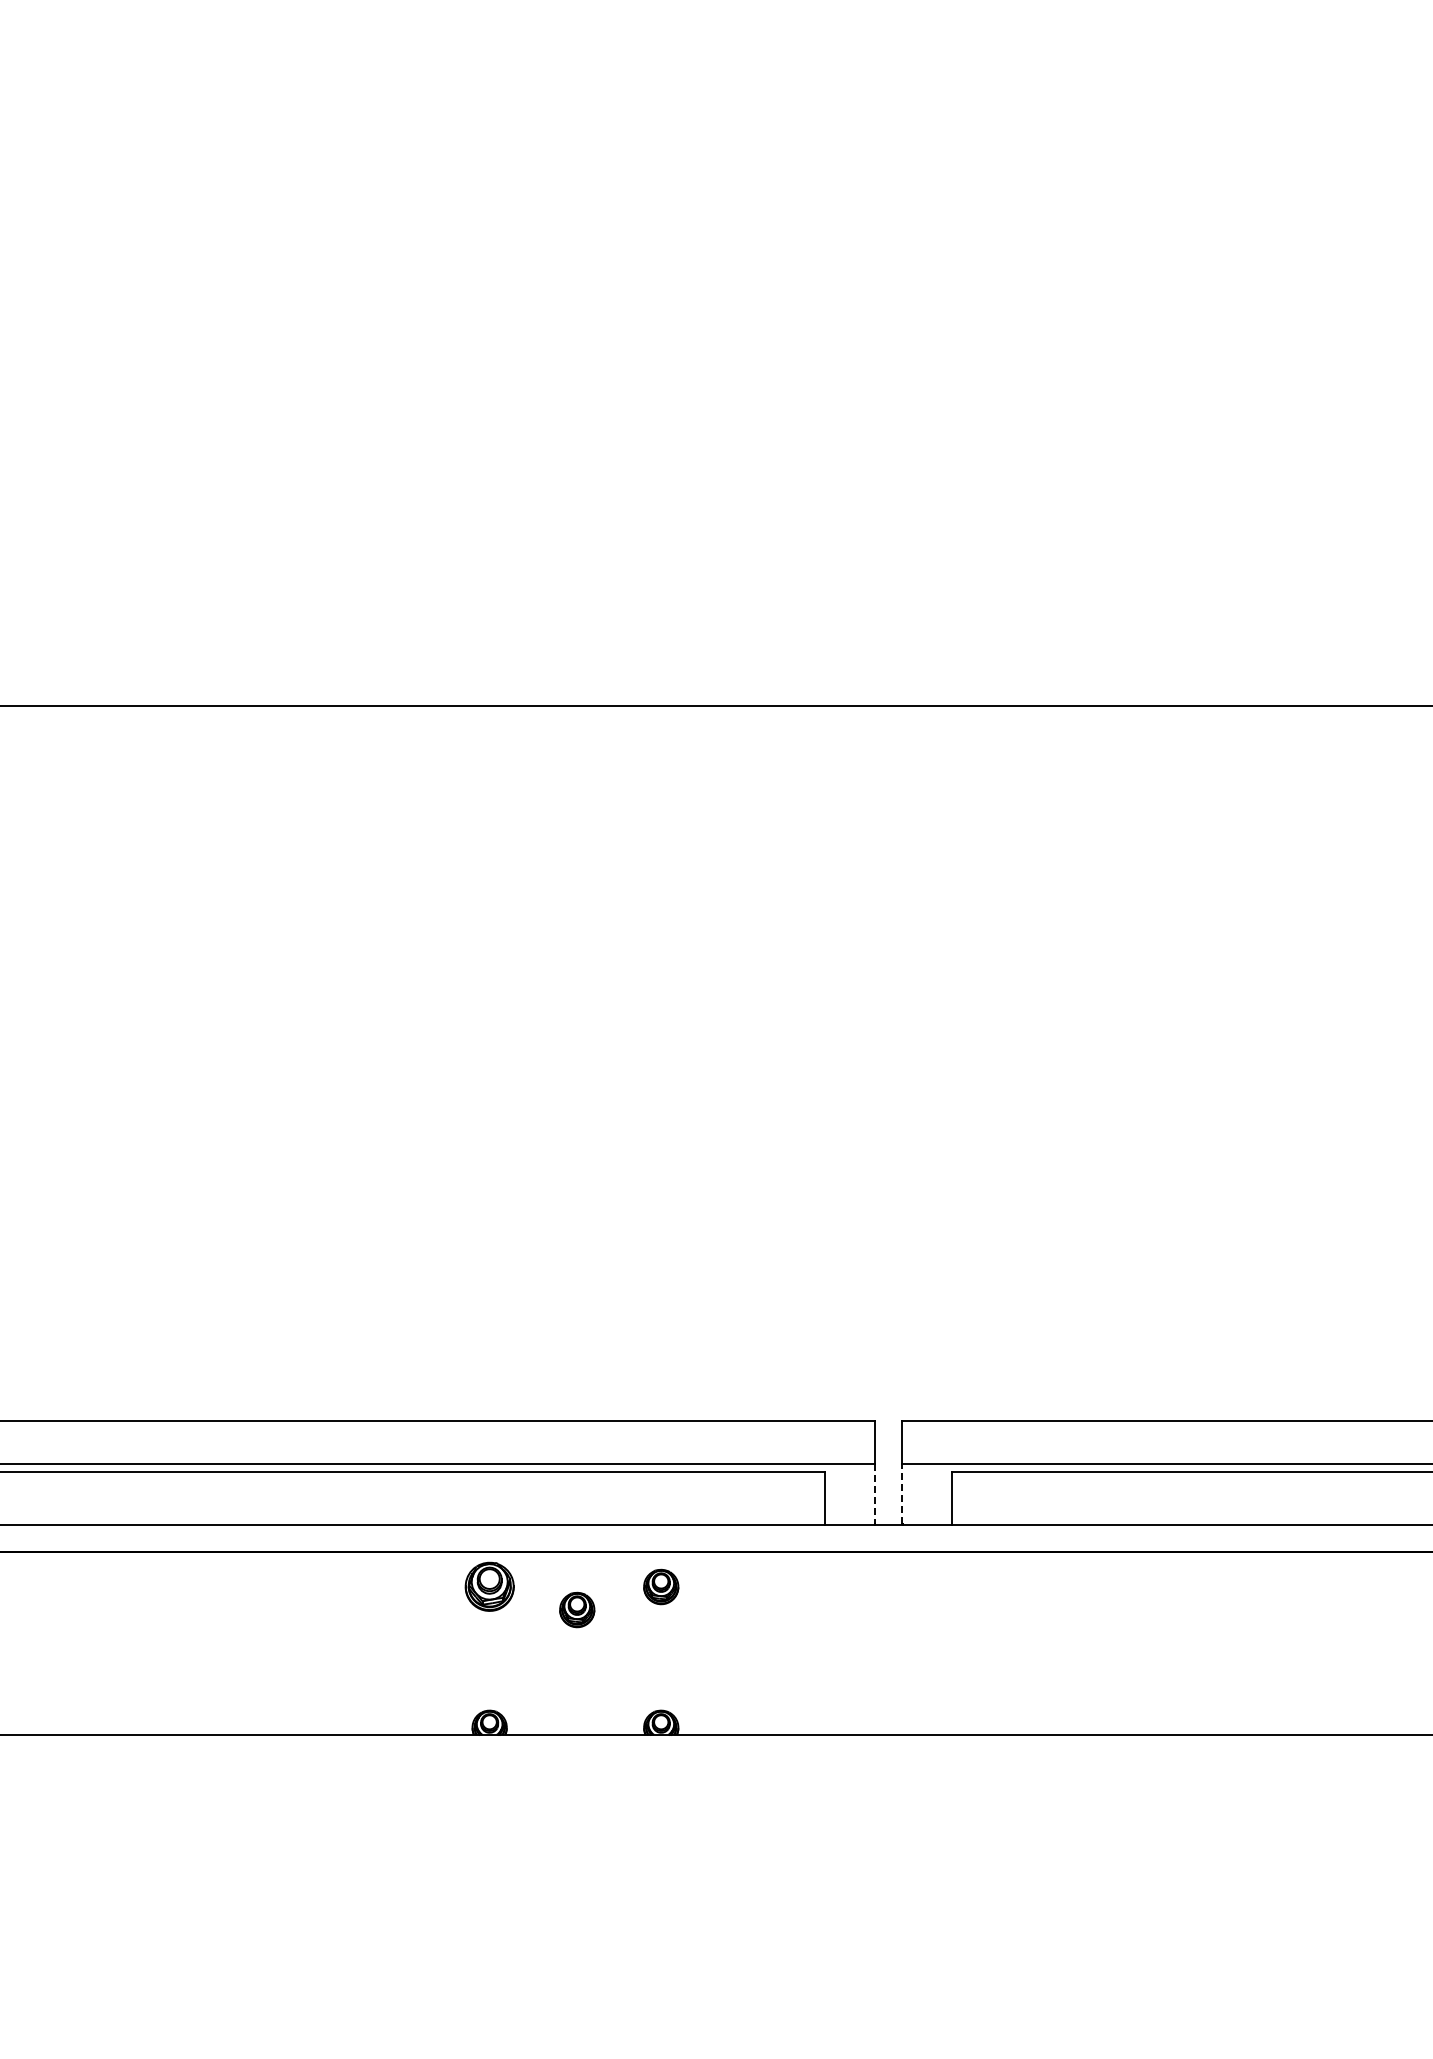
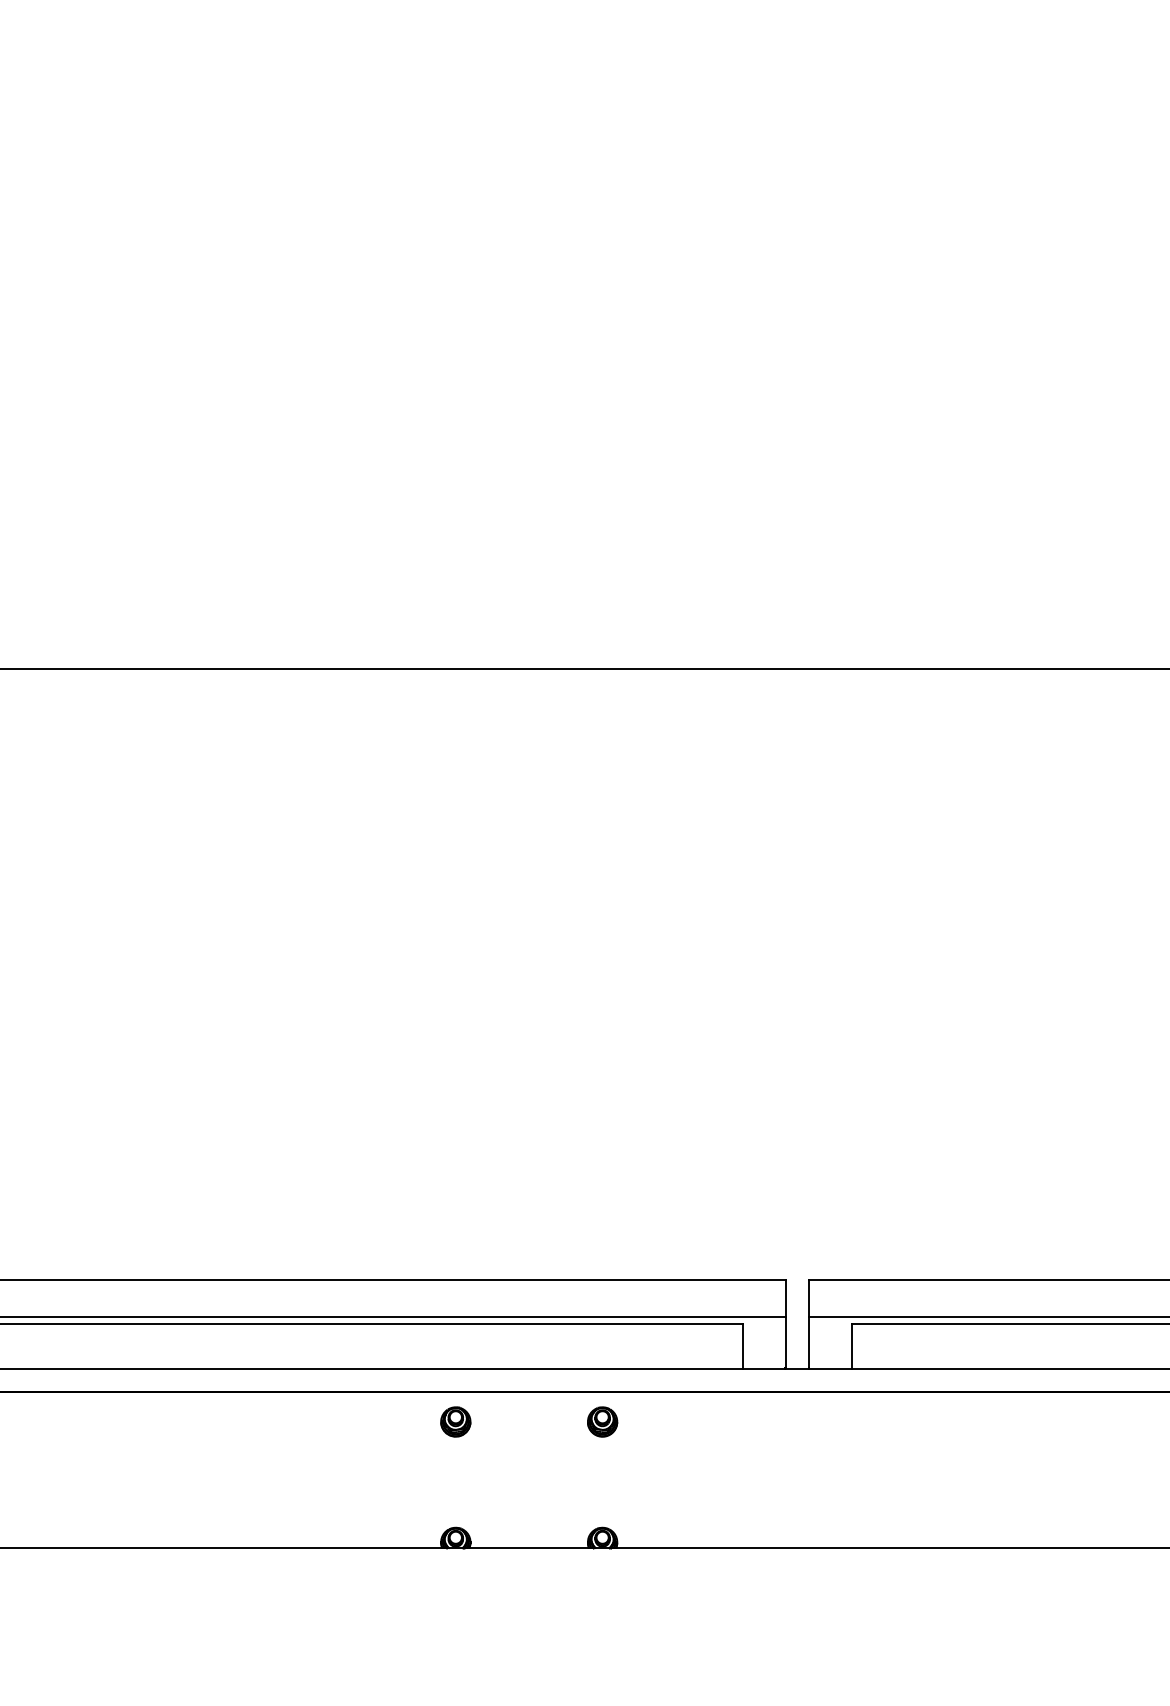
line: (902, 1493) -> (808, 1342), dashed -> solid
line: (875, 1494) -> (785, 1342), dashed -> solid
part: (489, 1587) -> (455, 1422), size x0.71
part: (577, 1609) -> (530, 1441), removed

